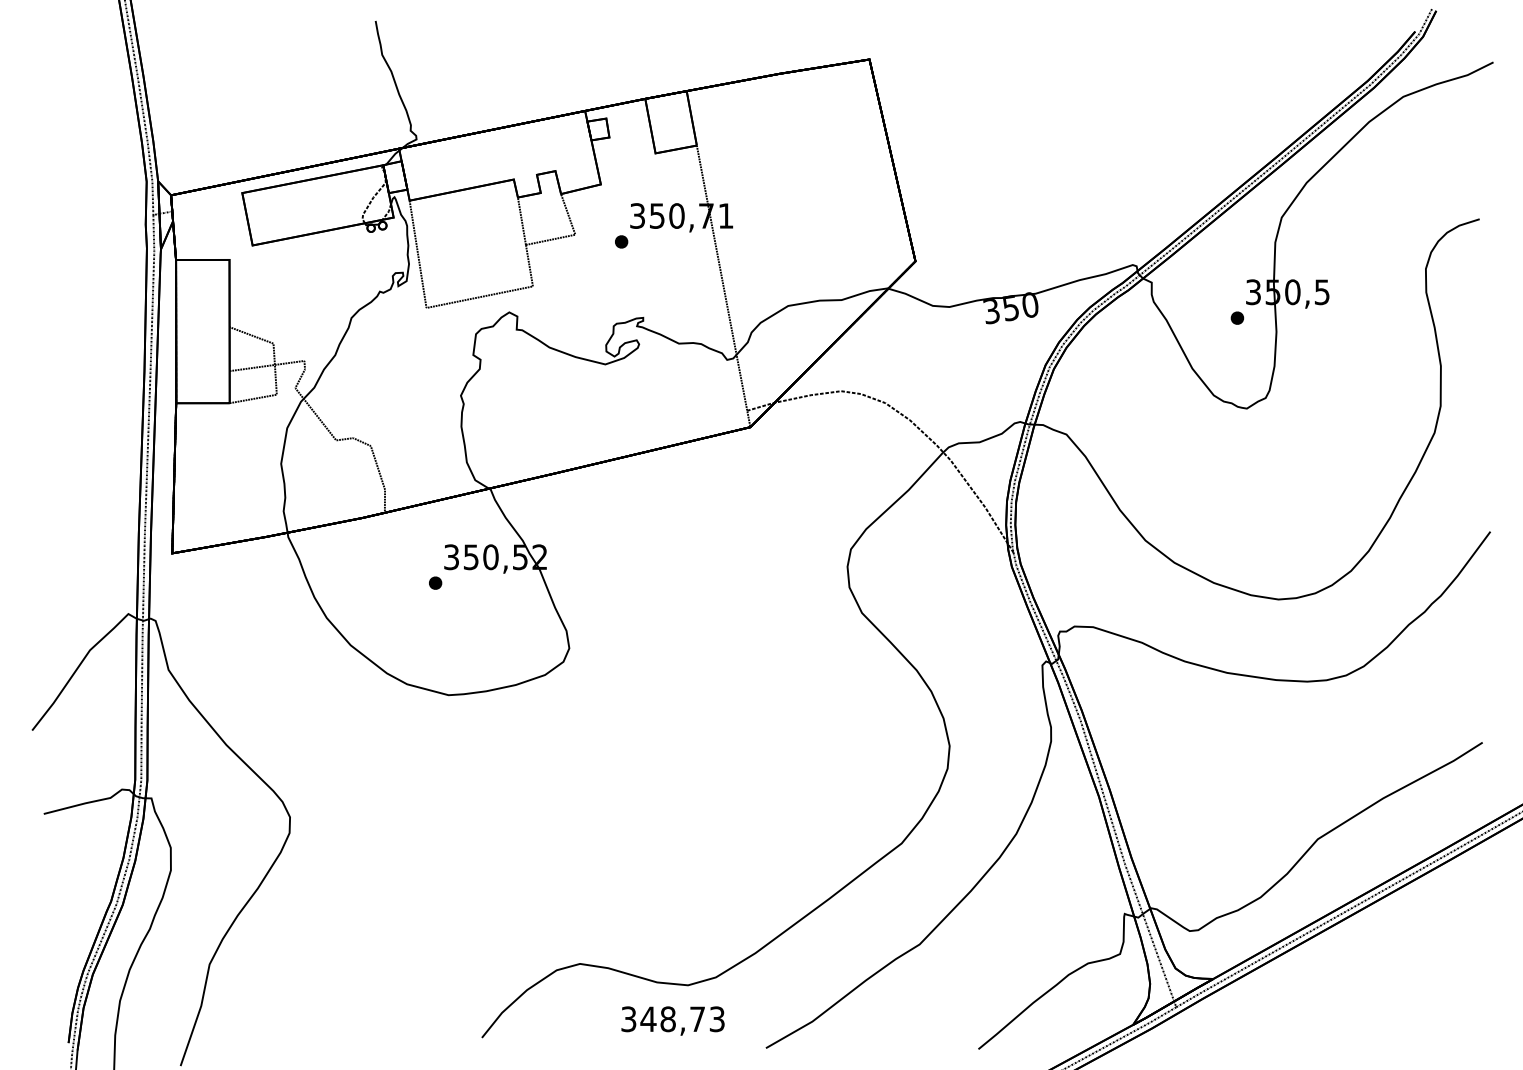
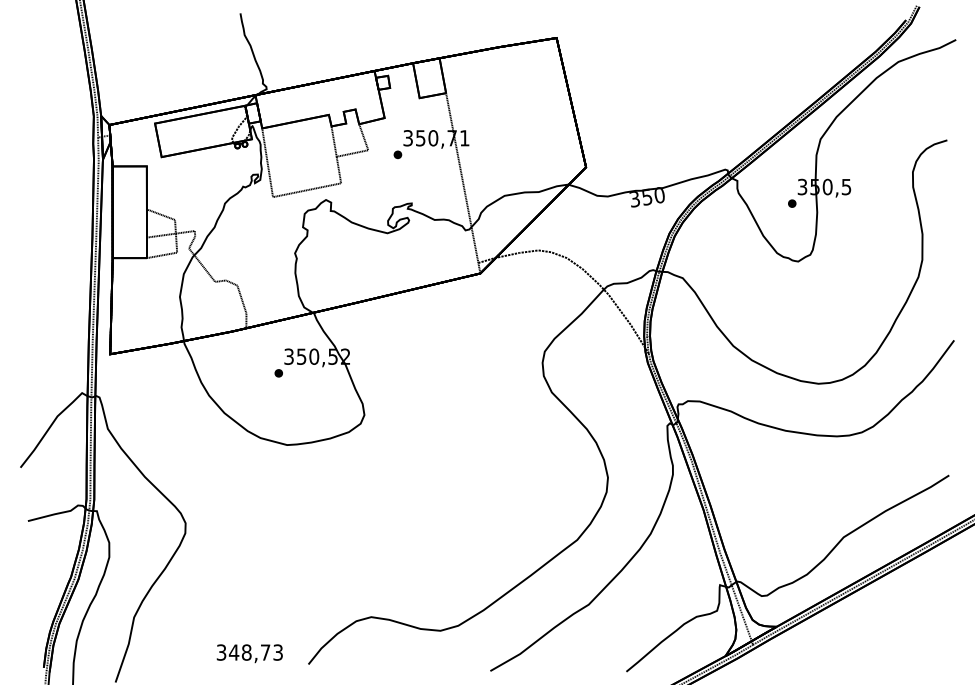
text: (672, 1020) -> (249, 653), moved

